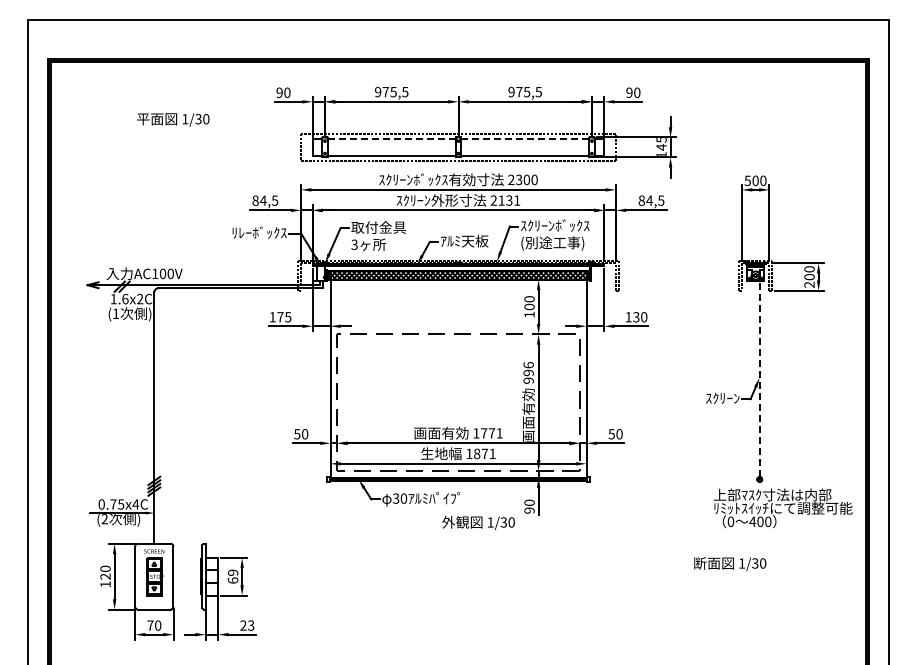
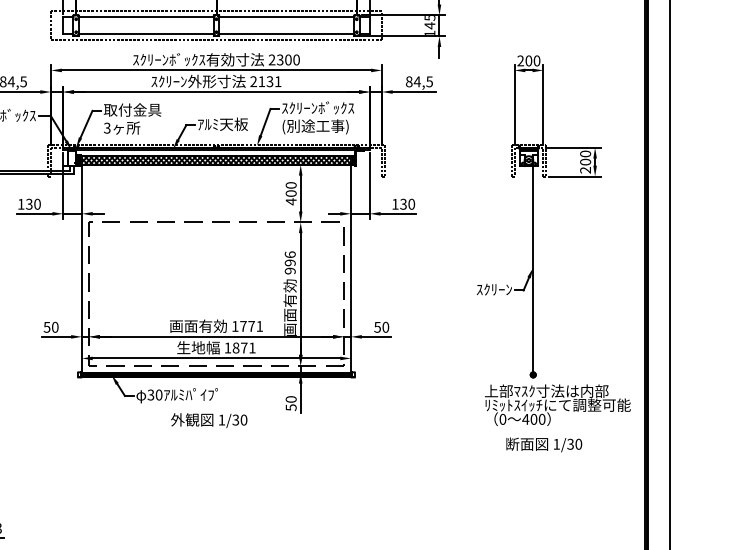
line: (391, 139) -> (146, 17), dashed -> solid
line: (525, 139) -> (286, 17), dashed -> solid
text: (747, 180) -> (520, 60), 500 -> 200
text: (529, 314) -> (291, 201), 100 -> 400
text: (284, 317) -> (33, 204), 175 -> 130
line: (759, 376) -> (532, 266), dashed -> solid
text: (529, 510) -> (291, 407), 90 -> 50
text: (478, 522) -> (209, 420), moved
text: (730, 564) -> (544, 445), moved

